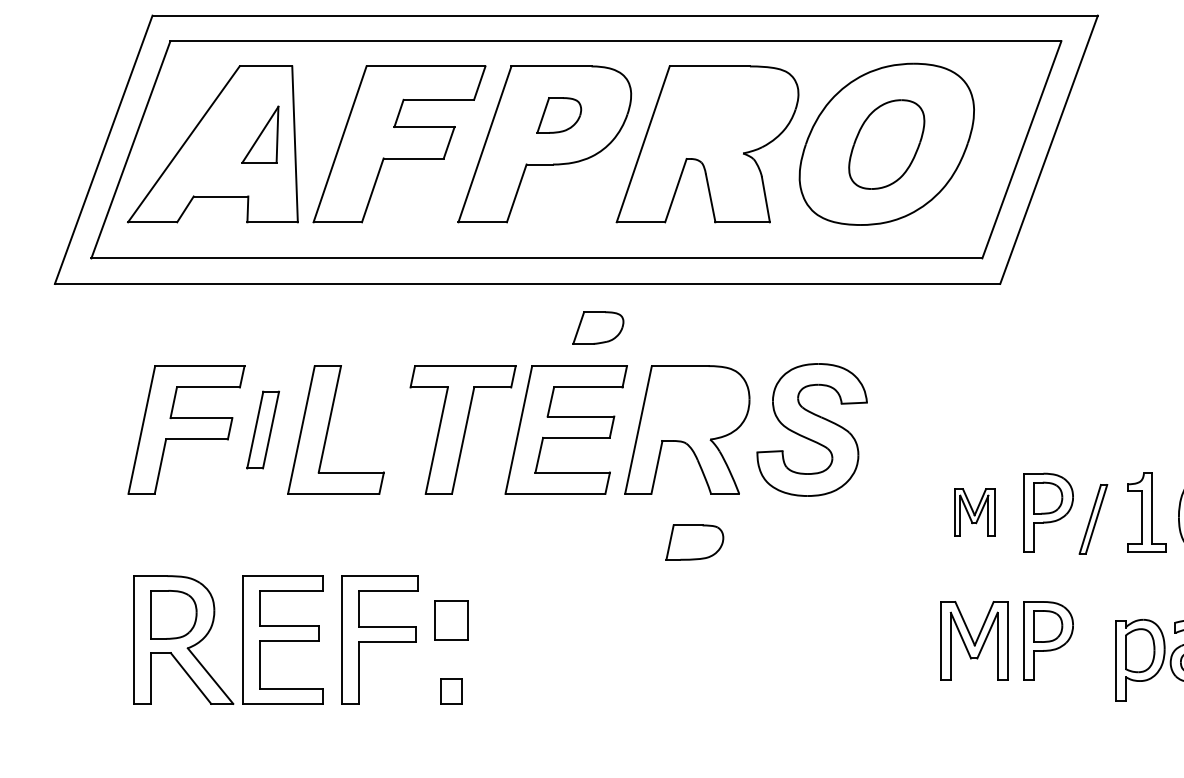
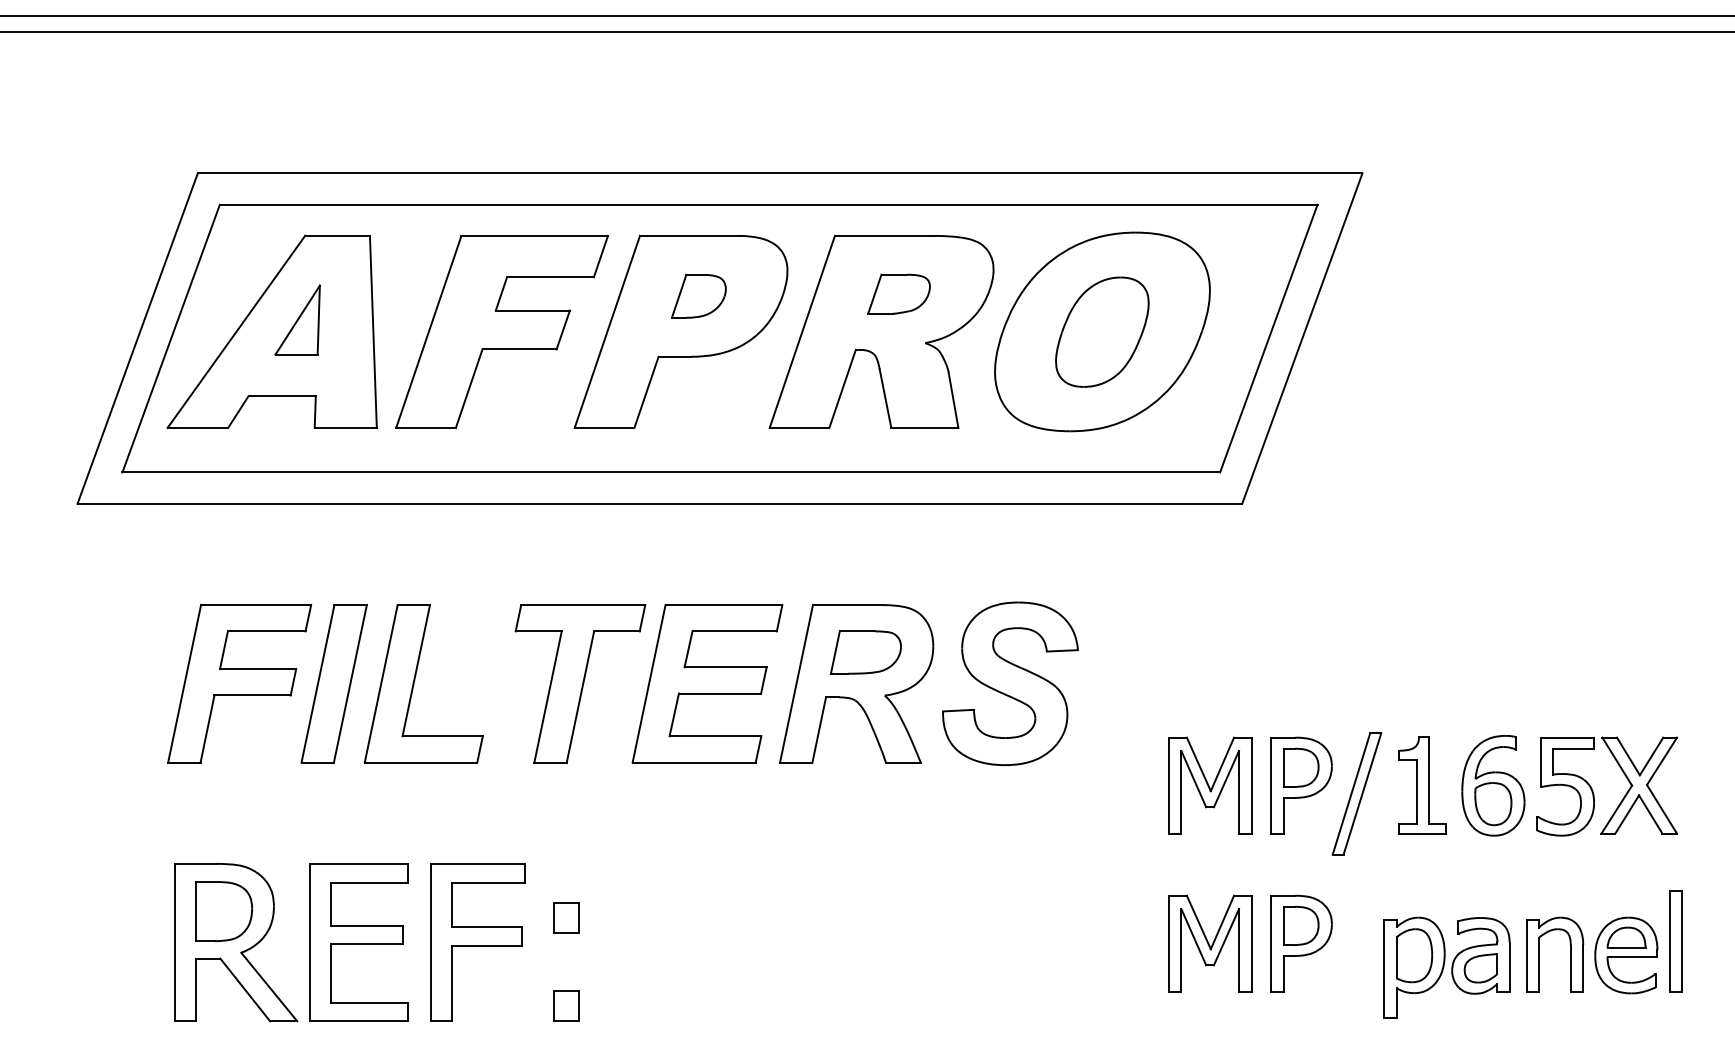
part: (260, 134) -> (297, 319), moved
part: (597, 327) -> (898, 293), moved
part: (262, 429) -> (333, 683), size x1.67
part: (974, 512) -> (1210, 785), size x1.67
part: (1093, 519) -> (1356, 793), size x1.43
part: (694, 542) -> (865, 652), moved
part: (451, 619) -> (566, 917), size x0.62

